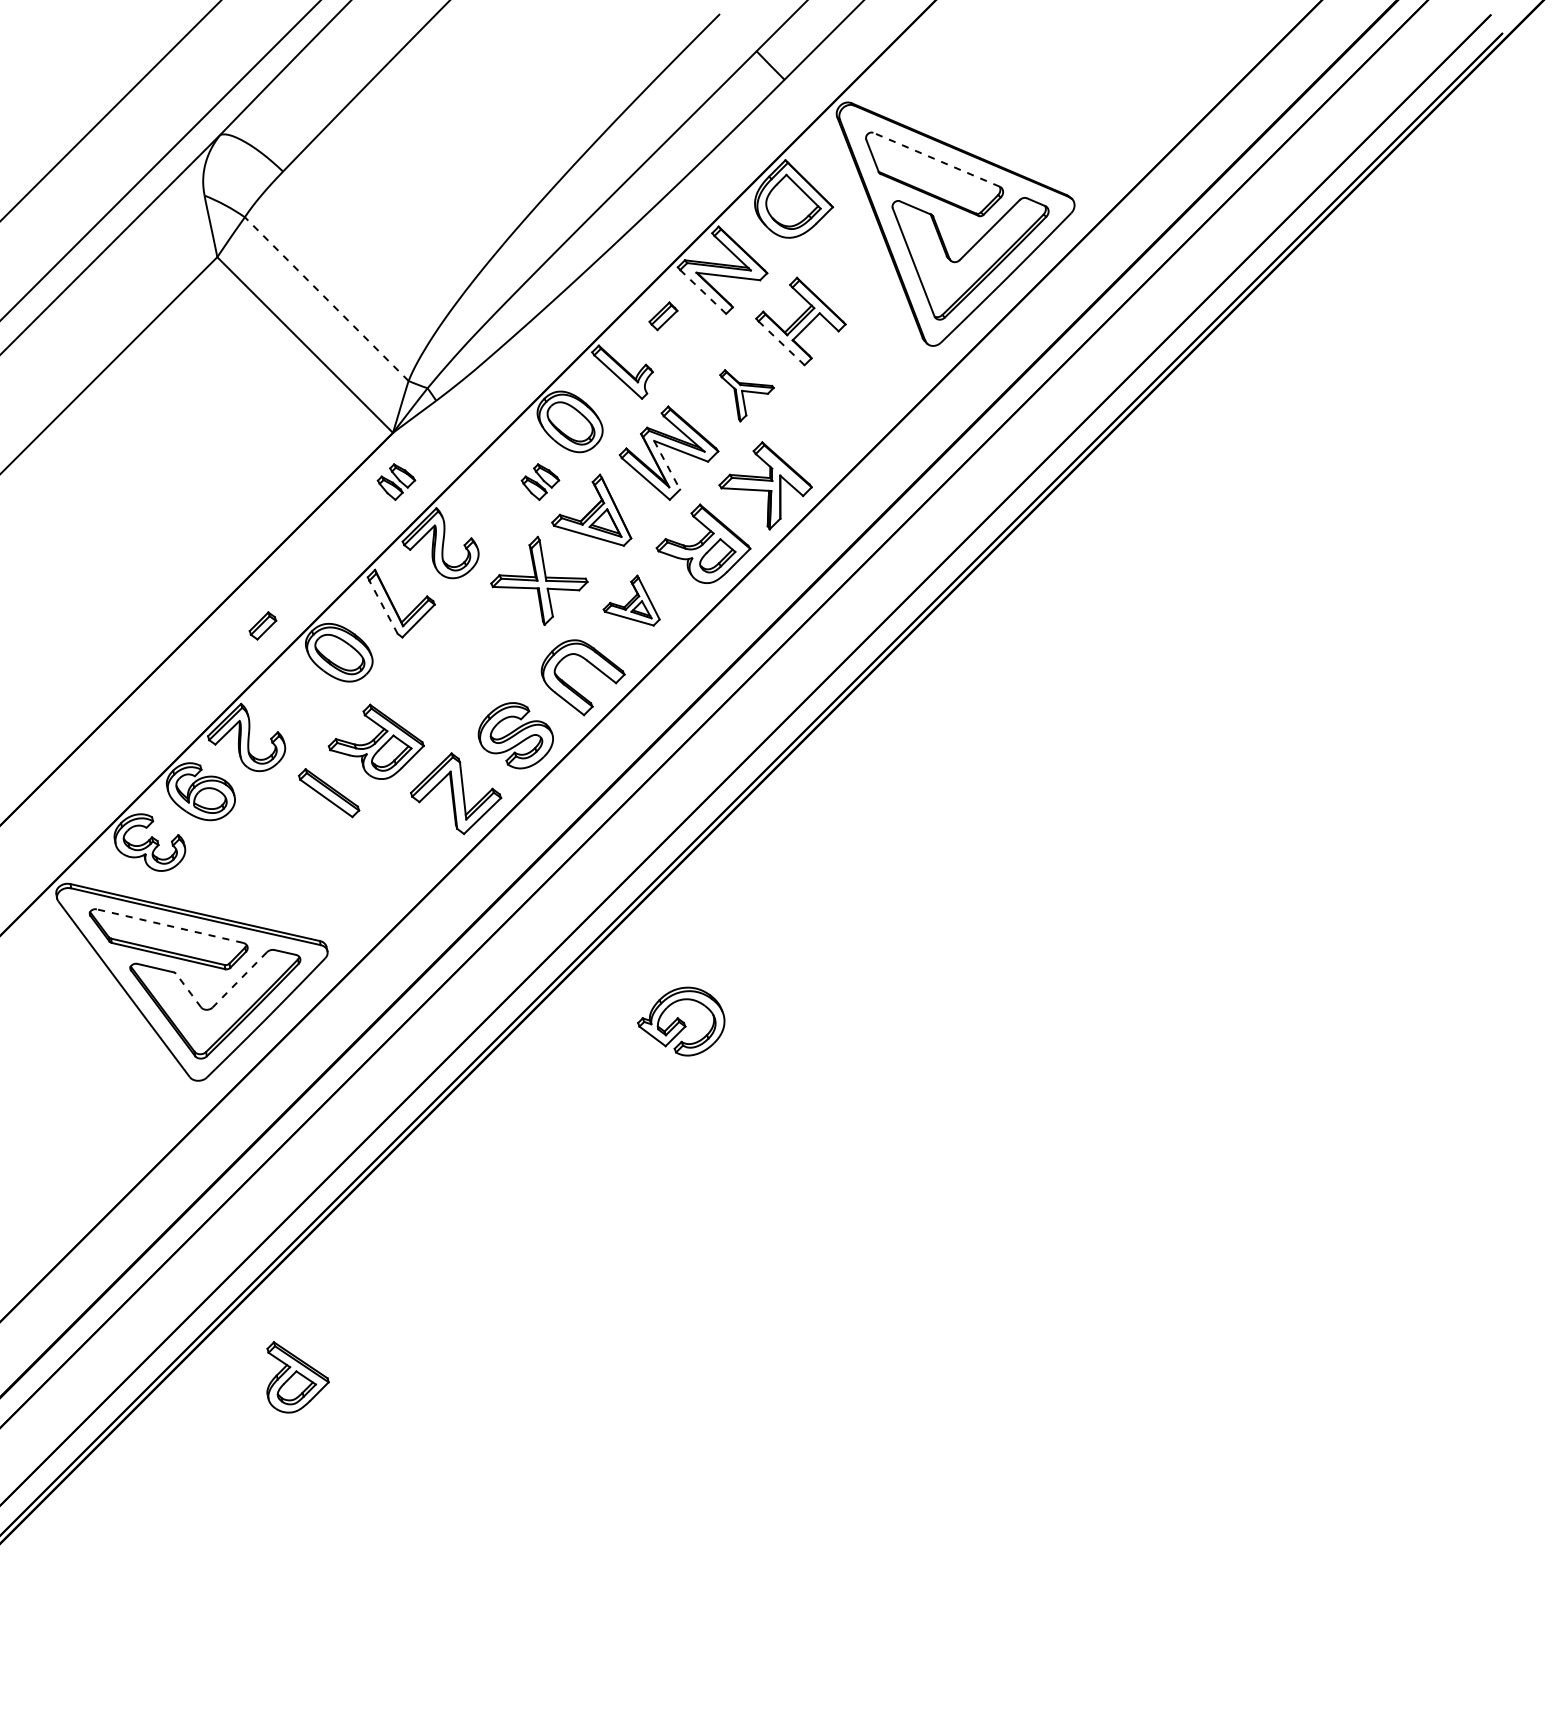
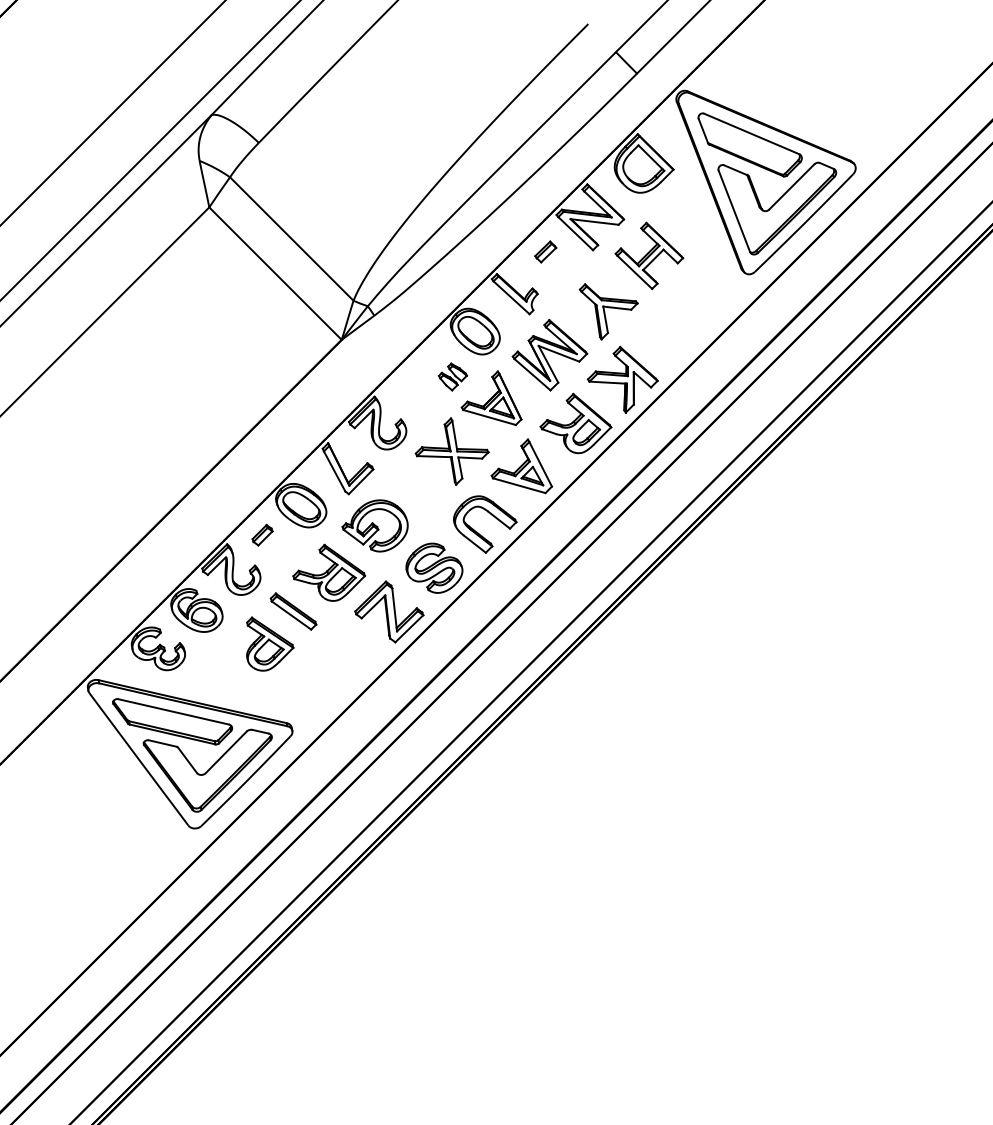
line: (936, 159) -> (751, 133), dashed -> solid
line: (703, 291) -> (575, 233), dashed -> solid
line: (326, 299) -> (291, 239), dashed -> solid
line: (781, 343) -> (634, 272), dashed -> solid
part: (746, 395) -> (608, 311), size x1.43
line: (667, 465) -> (548, 364), dashed -> solid
part: (396, 481) -> (344, 376), removed
part: (631, 600) -> (521, 466), size x1.43
line: (383, 606) -> (334, 470), dashed -> solid
part: (262, 625) -> (262, 534), moved
line: (169, 926) -> (173, 712), dashed -> solid
line: (239, 979) -> (226, 752), dashed -> solid
line: (188, 990) -> (187, 760), dashed -> solid
part: (681, 1021) -> (375, 525), moved
part: (297, 1377) -> (269, 644), moved

